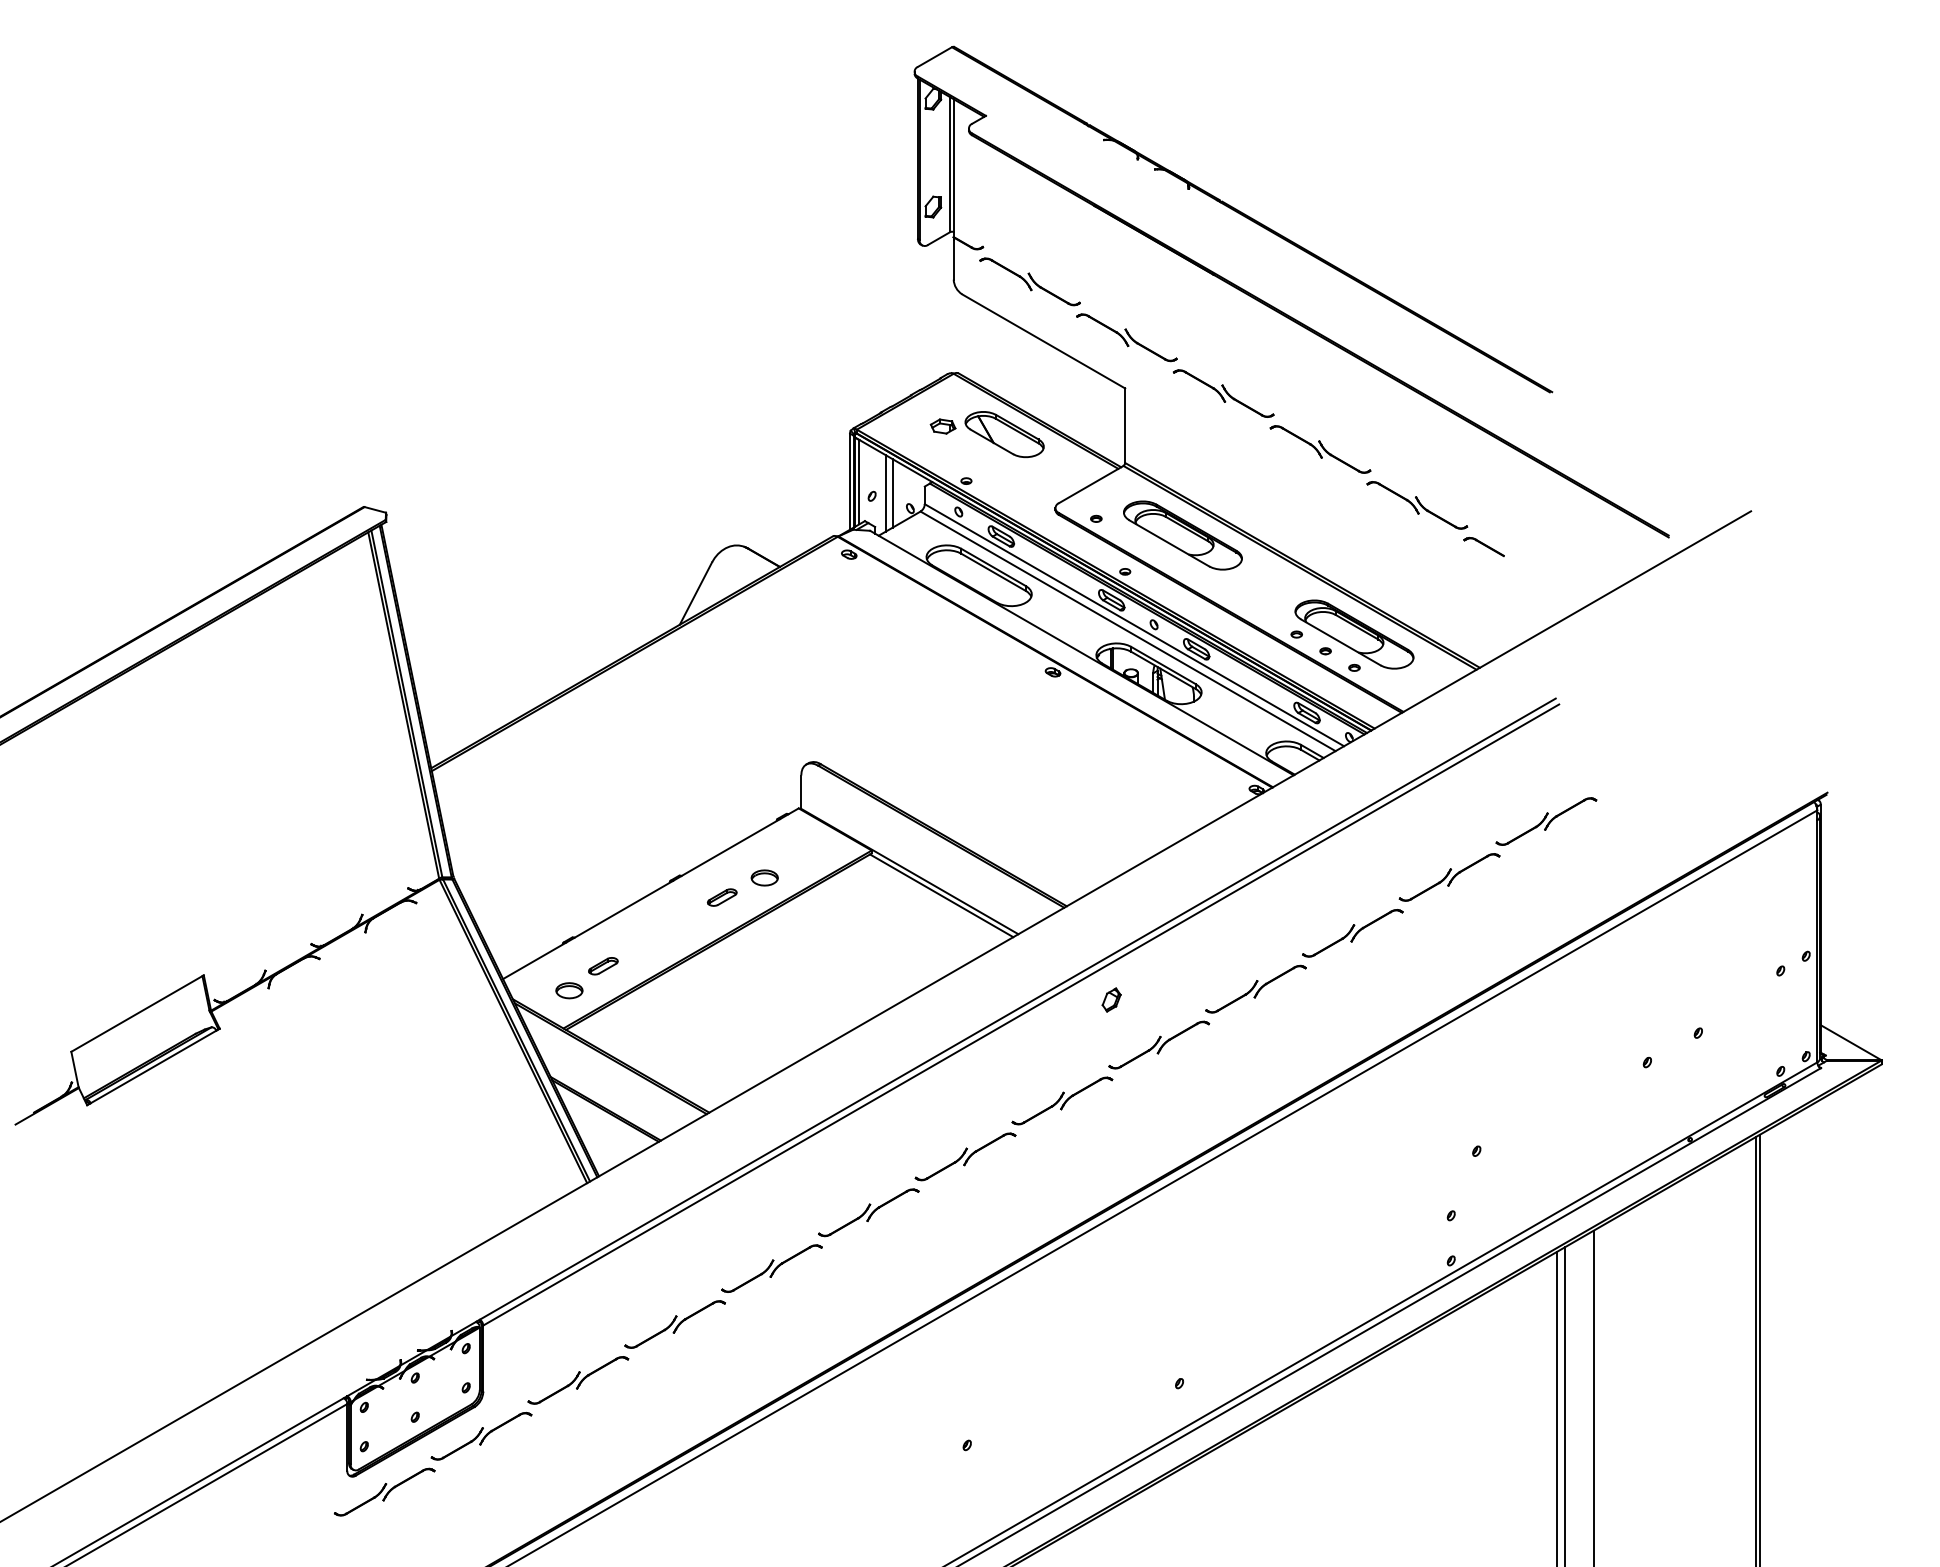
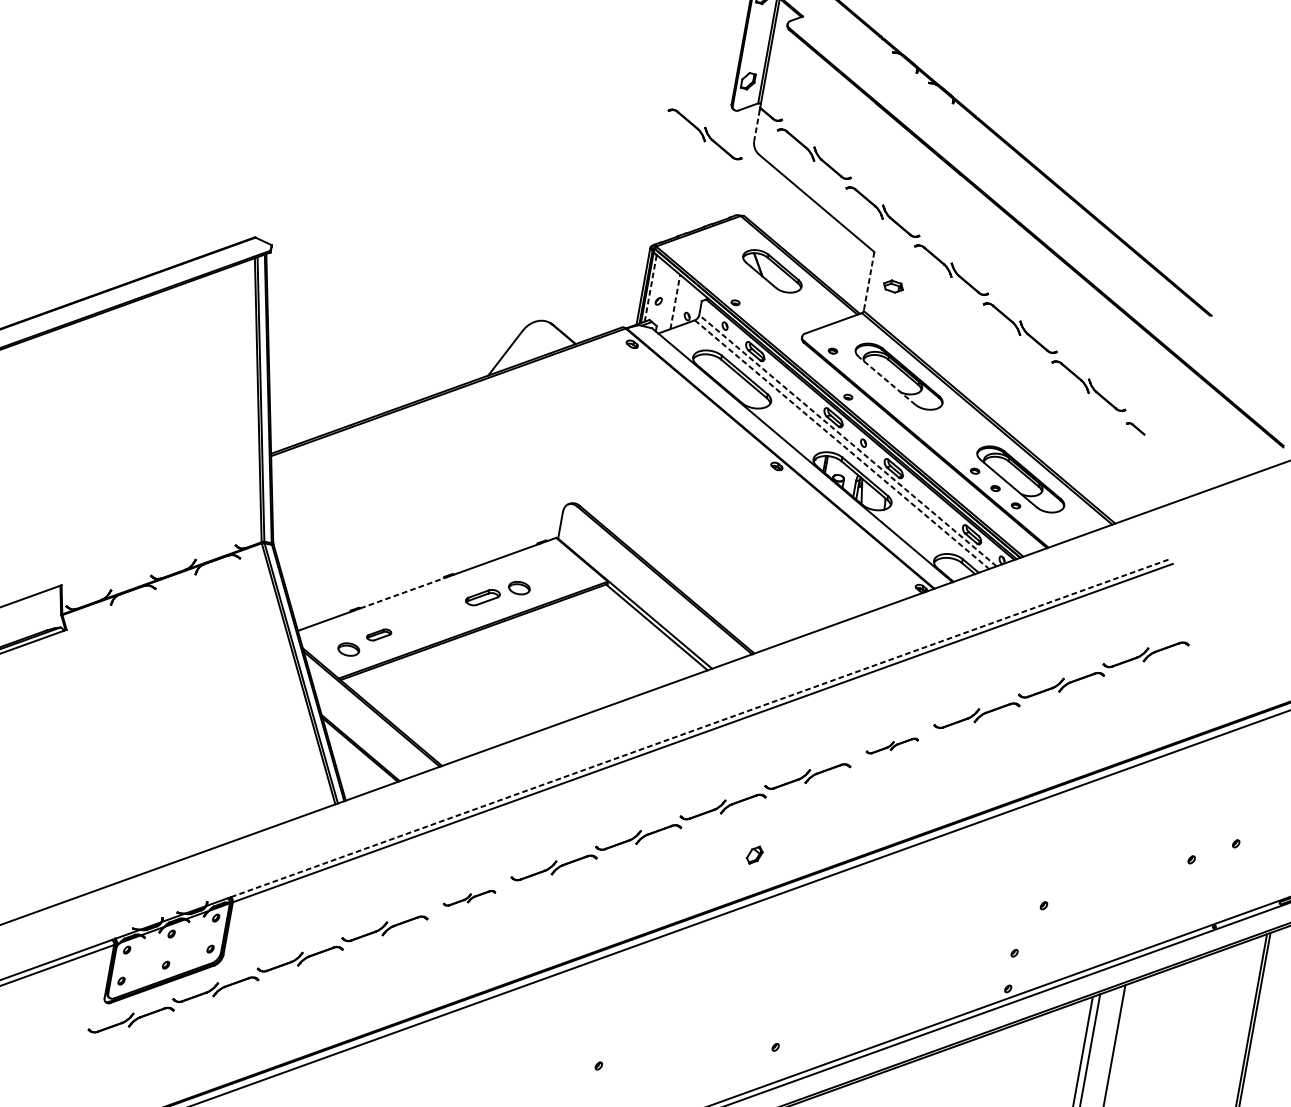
line: (953, 259) -> (756, 125), solid -> dashed
part: (891, 281) -> (704, 134), added
part: (942, 426) -> (892, 286), moved
line: (1125, 426) -> (869, 282), solid -> dashed
line: (859, 481) -> (650, 287), solid -> dashed
line: (892, 492) -> (675, 301), solid -> dashed
line: (885, 493) -> (669, 301), removed
line: (1168, 543) -> (886, 380), solid -> dashed
part: (1483, 546) -> (1135, 428), size x0.6
line: (1134, 624) -> (848, 440), solid -> dashed
line: (1128, 631) -> (842, 444), solid -> dashed
part: (722, 897) -> (483, 597), size x1.4
line: (623, 909) -> (403, 592), solid -> dashed
part: (1255, 988) -> (892, 745), size x0.6
part: (1111, 999) -> (754, 854), moved
line: (1018, 1008) -> (701, 727), solid -> dashed
part: (771, 1268) -> (469, 898), size x0.6

